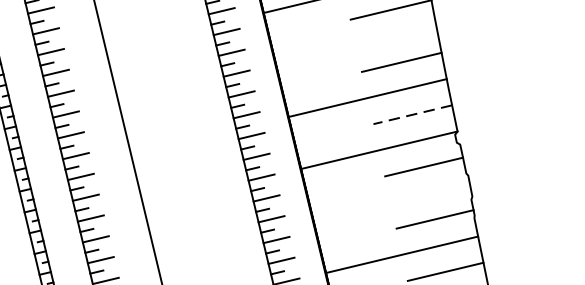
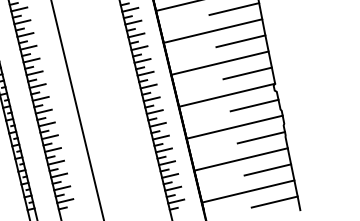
line: (355, 44) -> (212, 30), added
line: (412, 114) -> (247, 73), dashed -> solid
line: (391, 201) -> (234, 126), added

